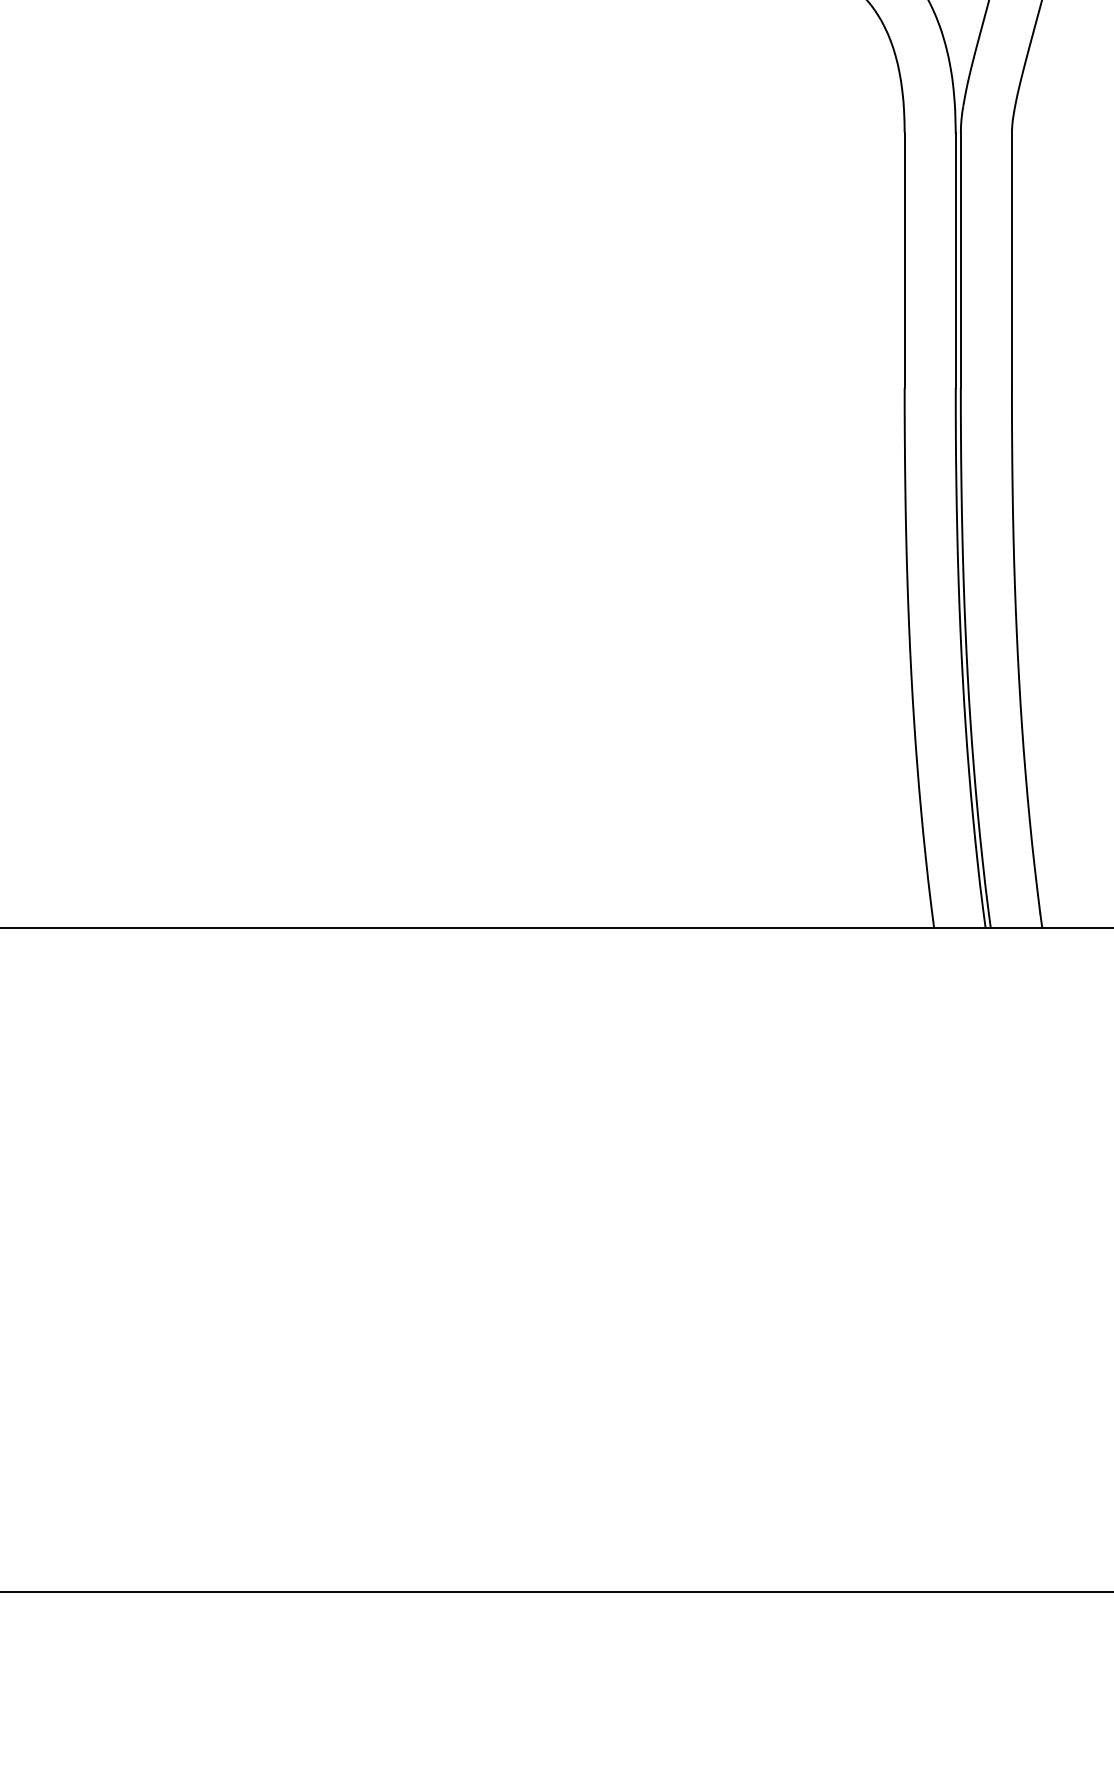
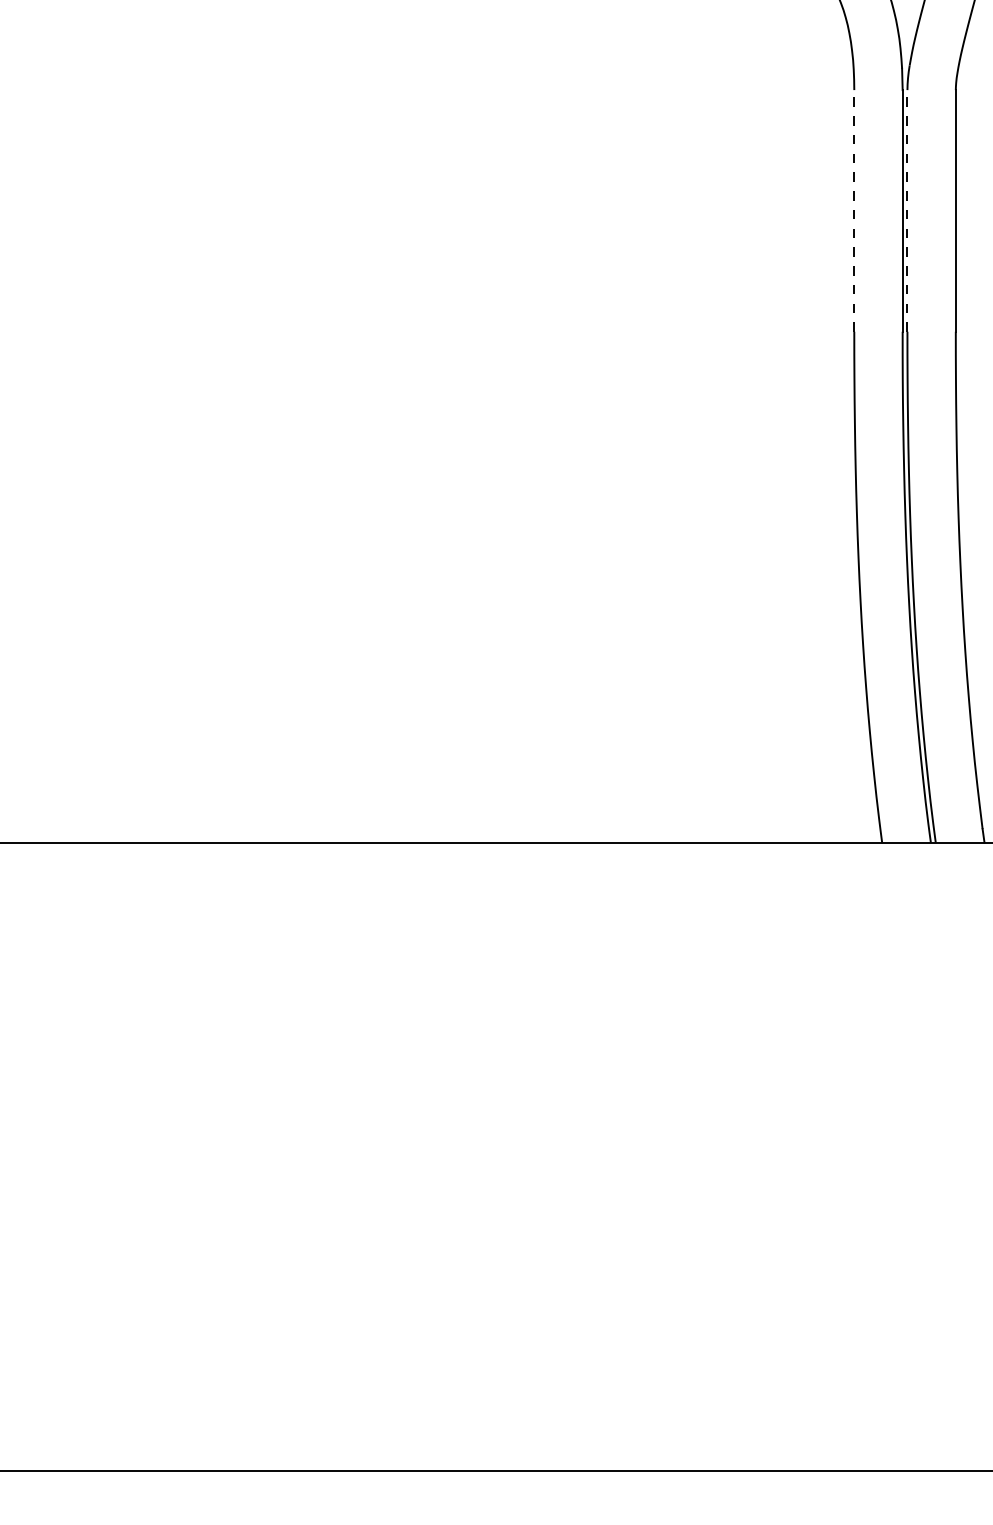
line: (904, 260) -> (854, 211), solid -> dashed
line: (960, 260) -> (907, 211), solid -> dashed

